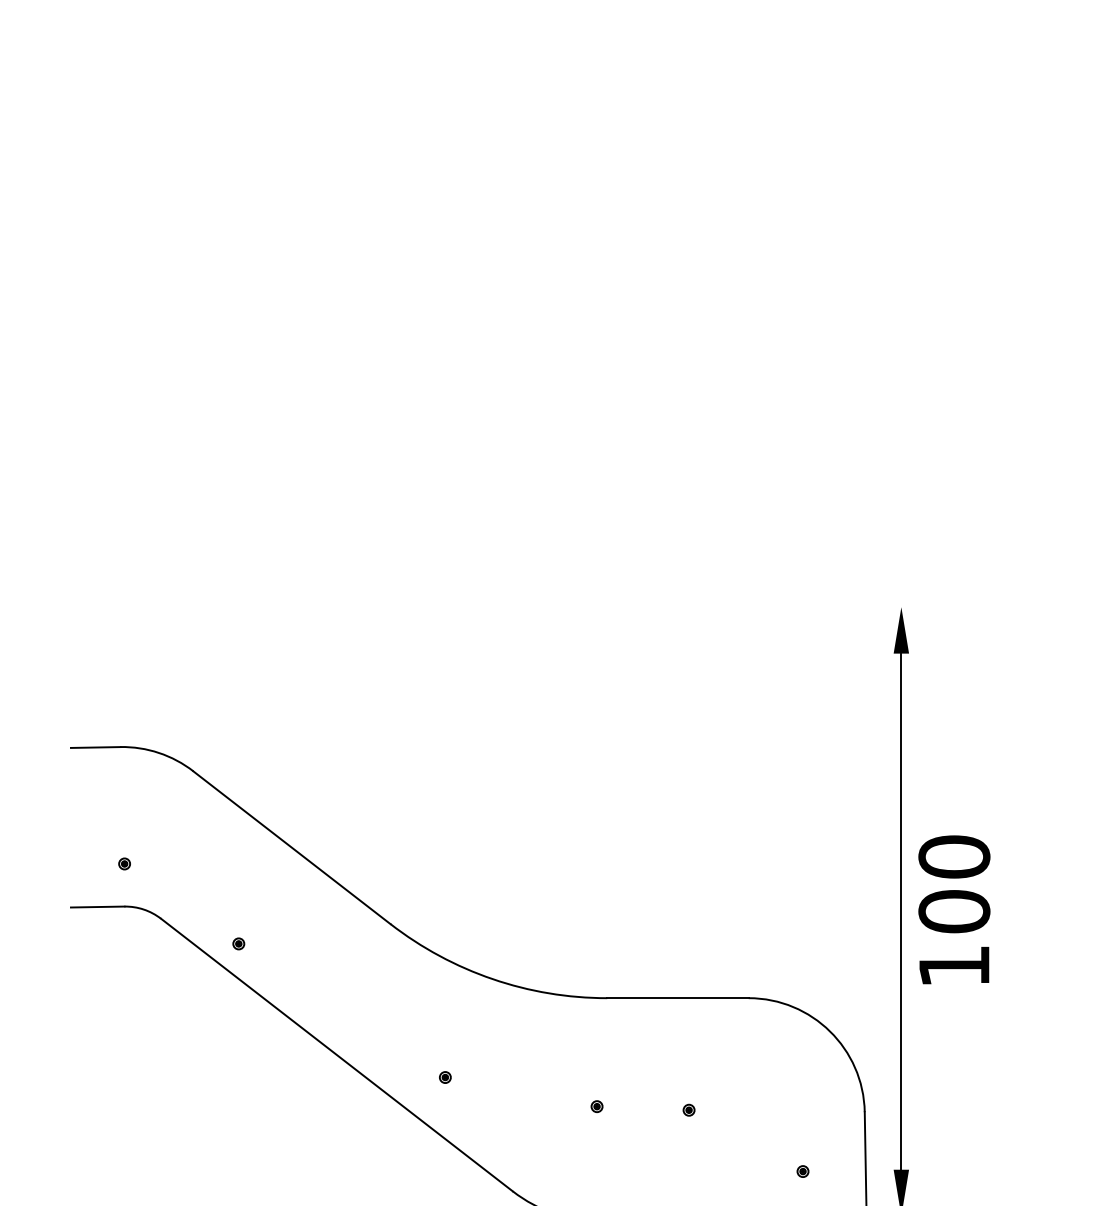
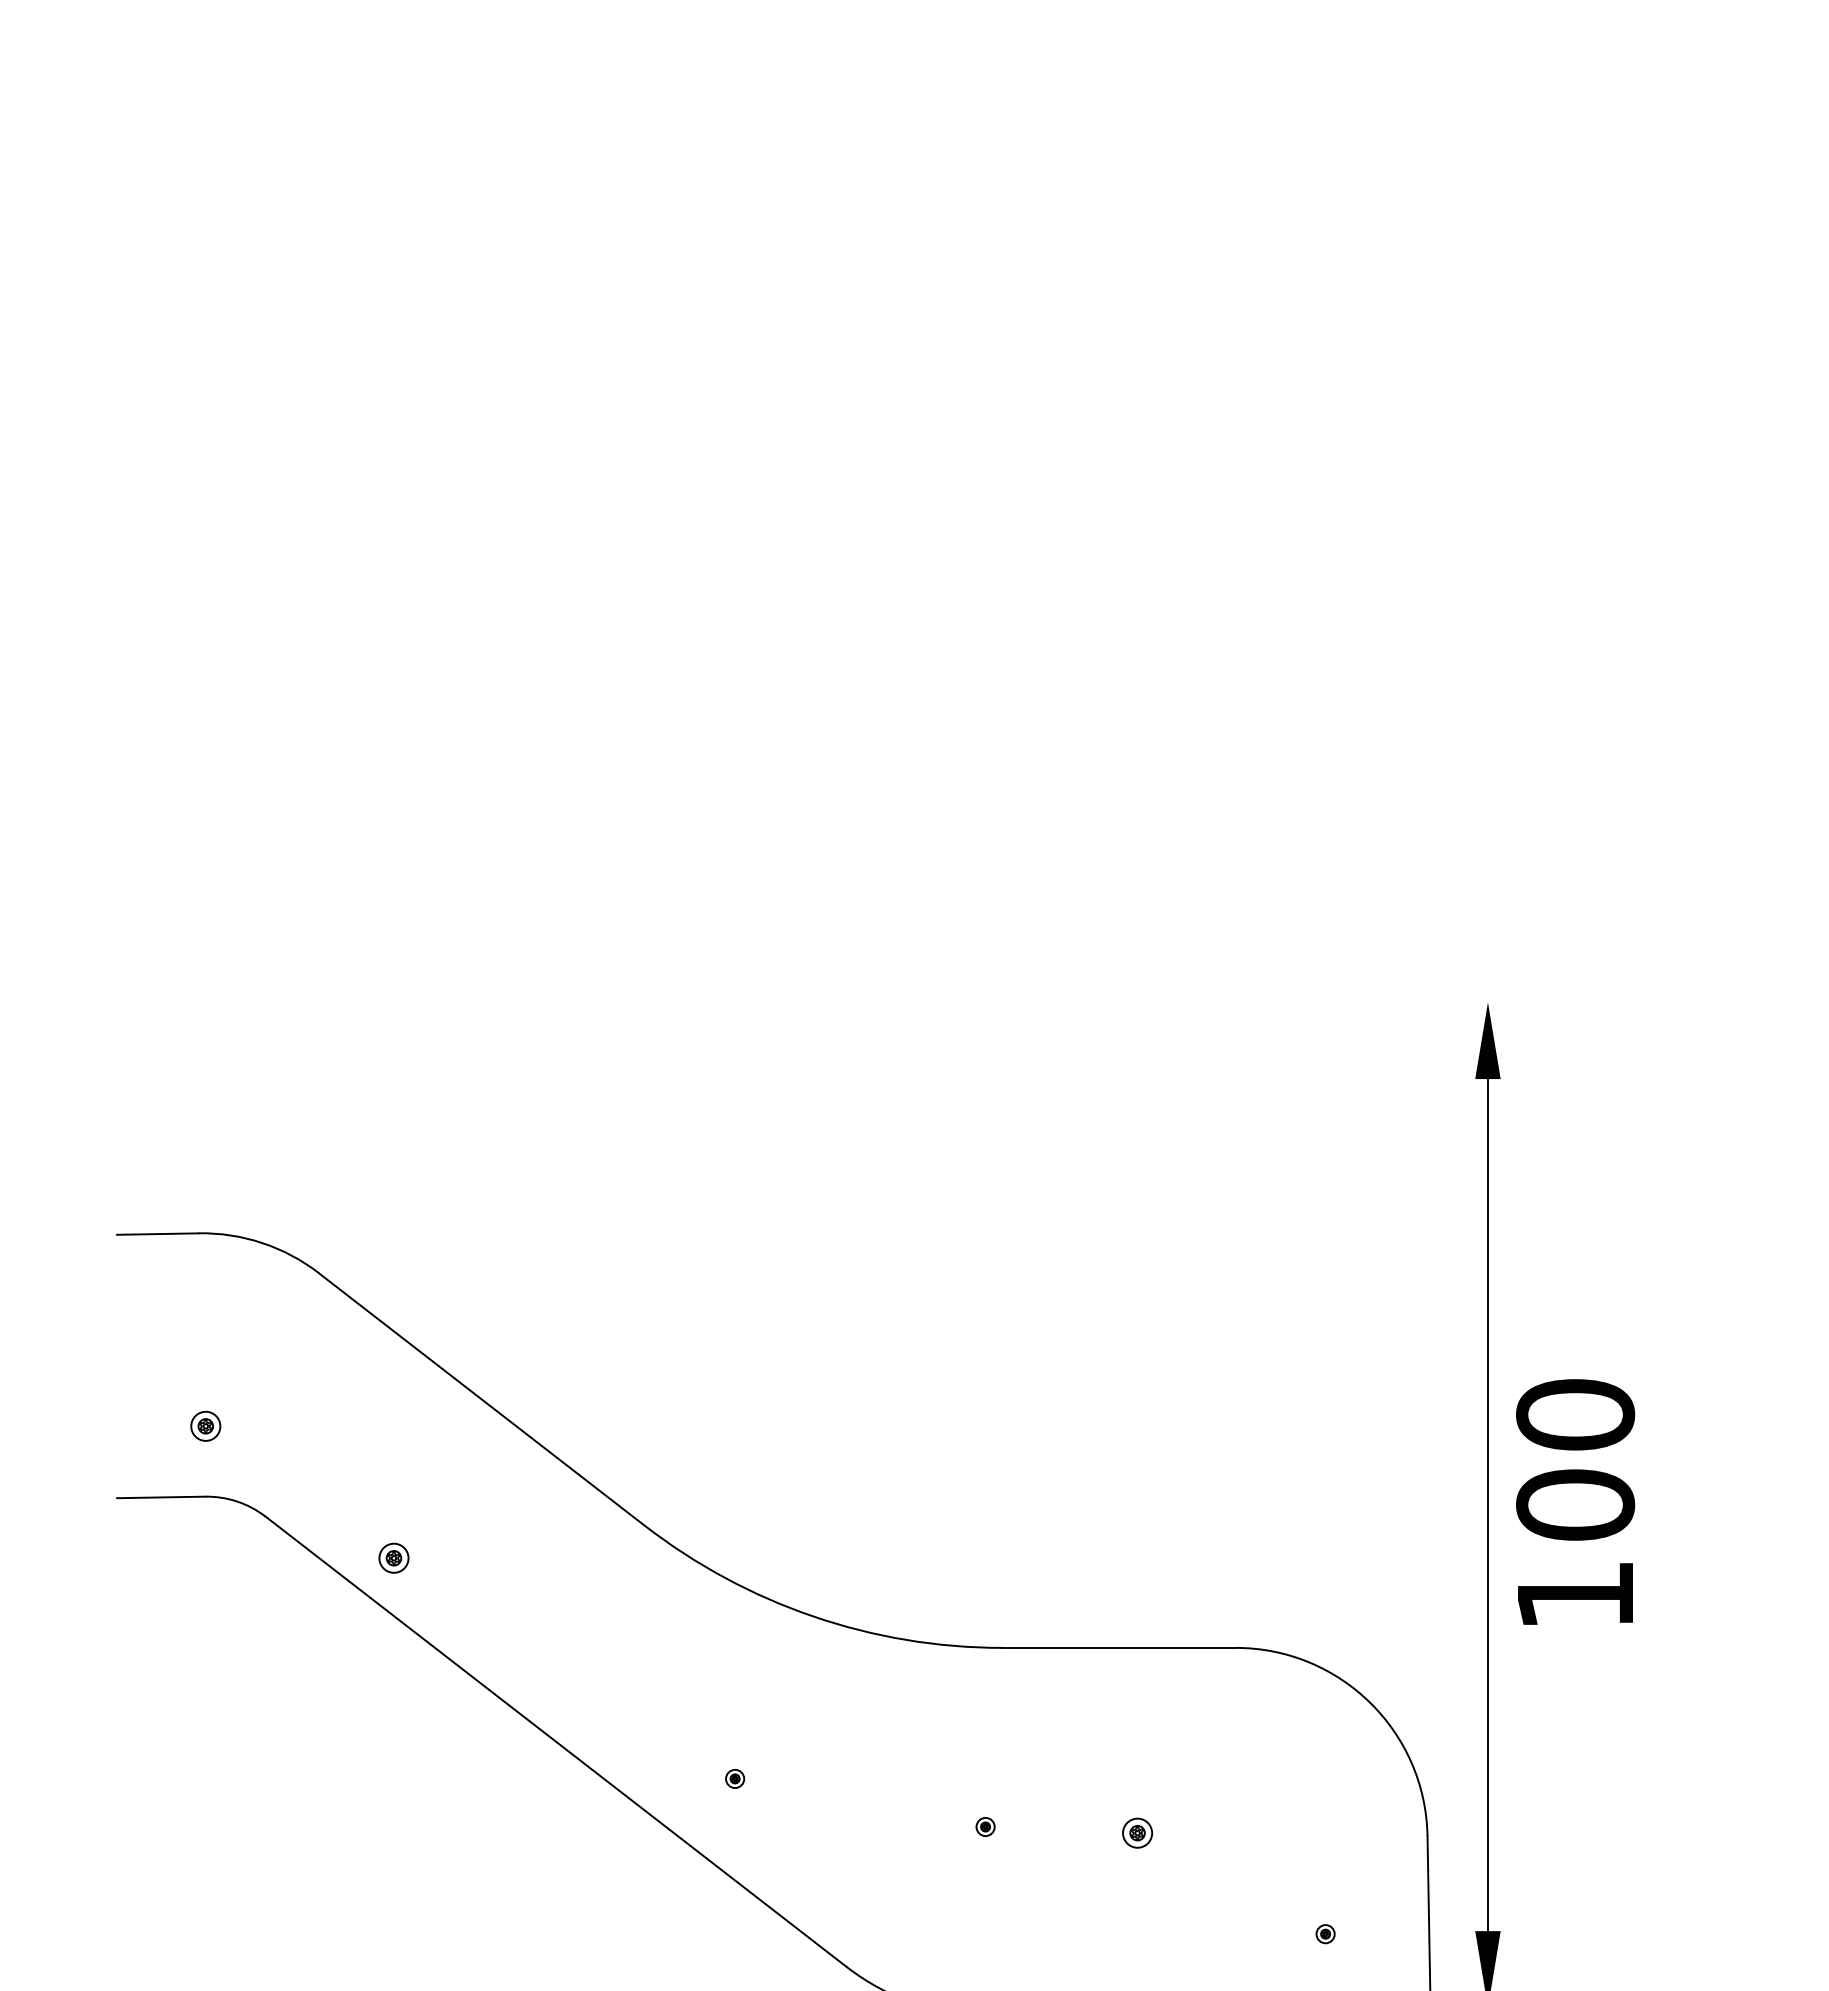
part: (124, 863) -> (205, 1425), size x1.6
part: (238, 943) -> (393, 1557), size x1.6
part: (688, 1109) -> (1136, 1831), size x1.6

